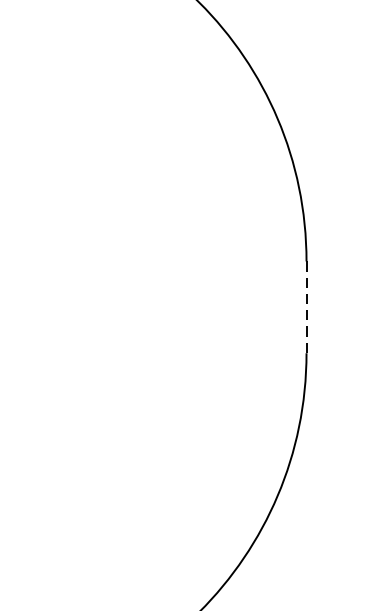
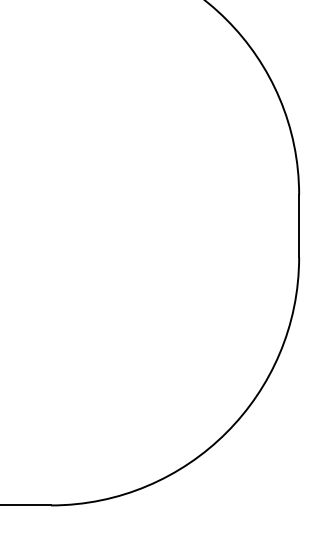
line: (307, 307) -> (299, 226), dashed -> solid

